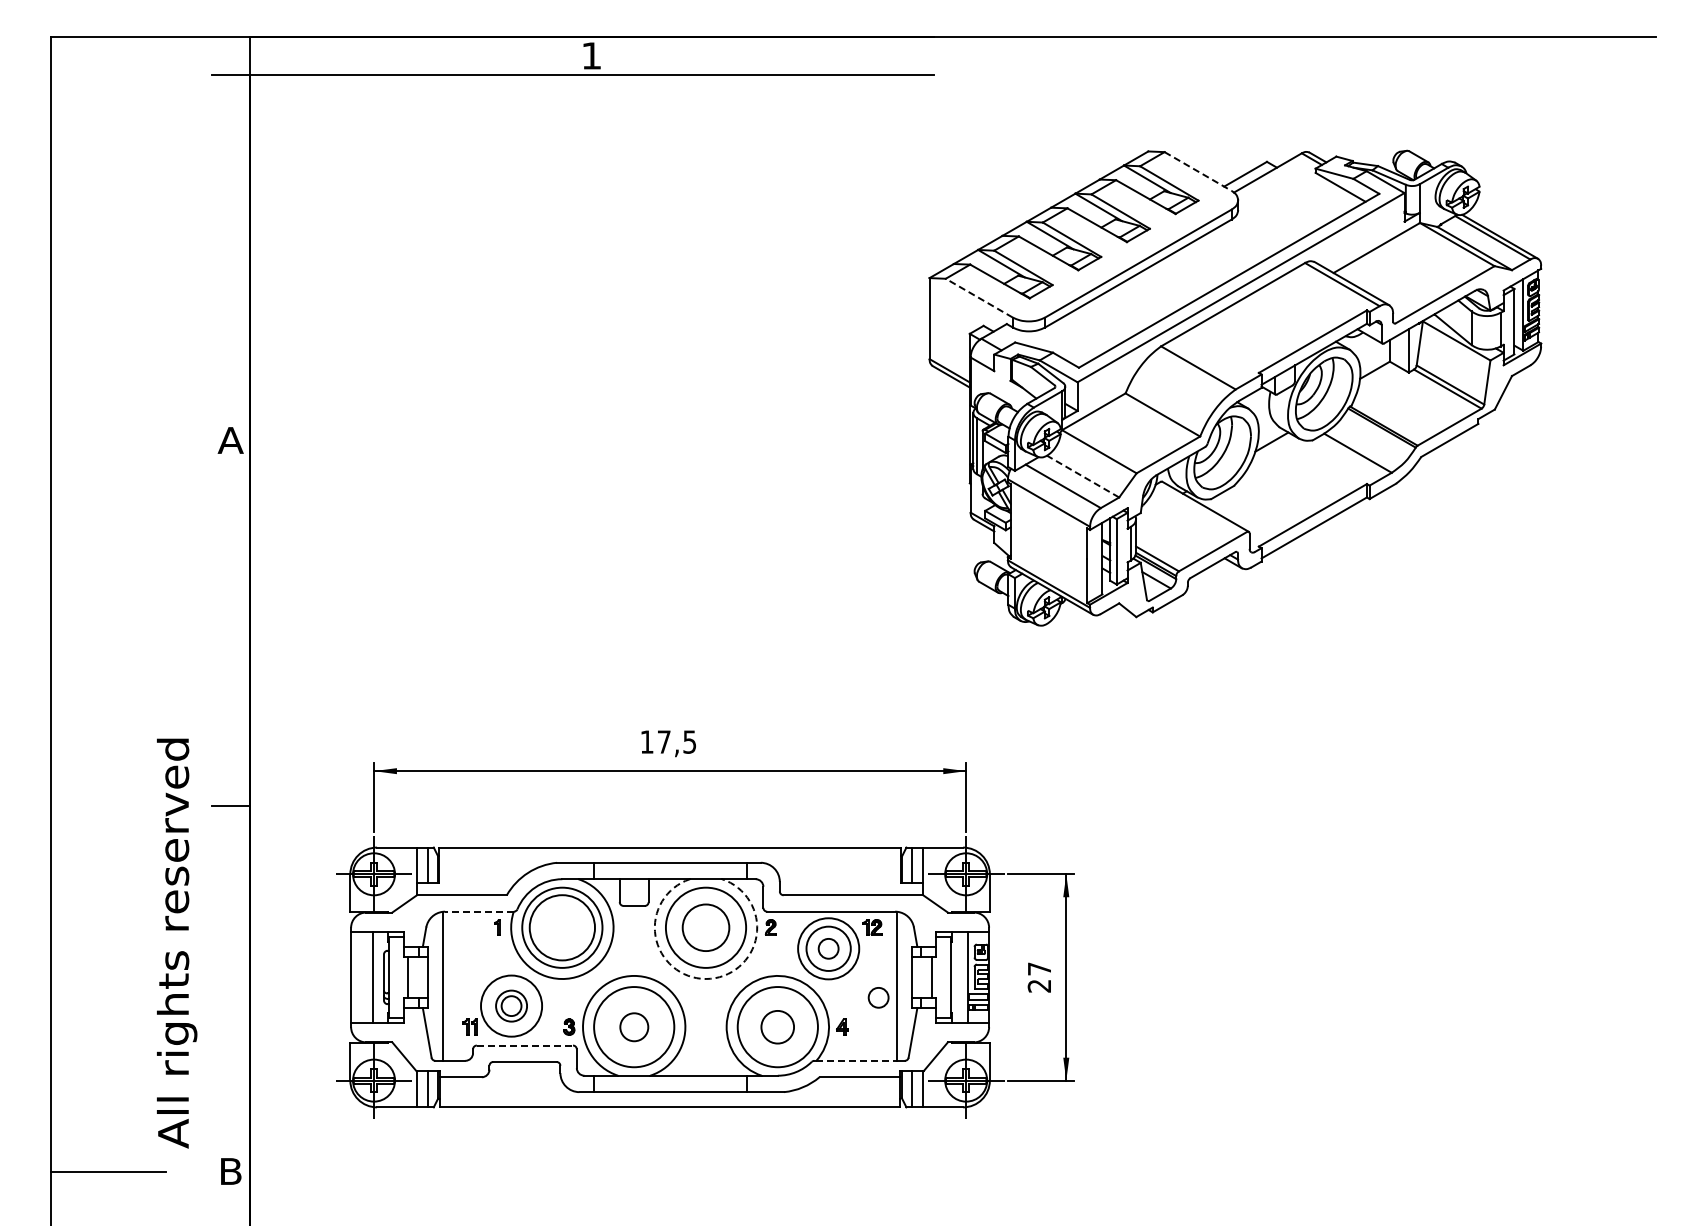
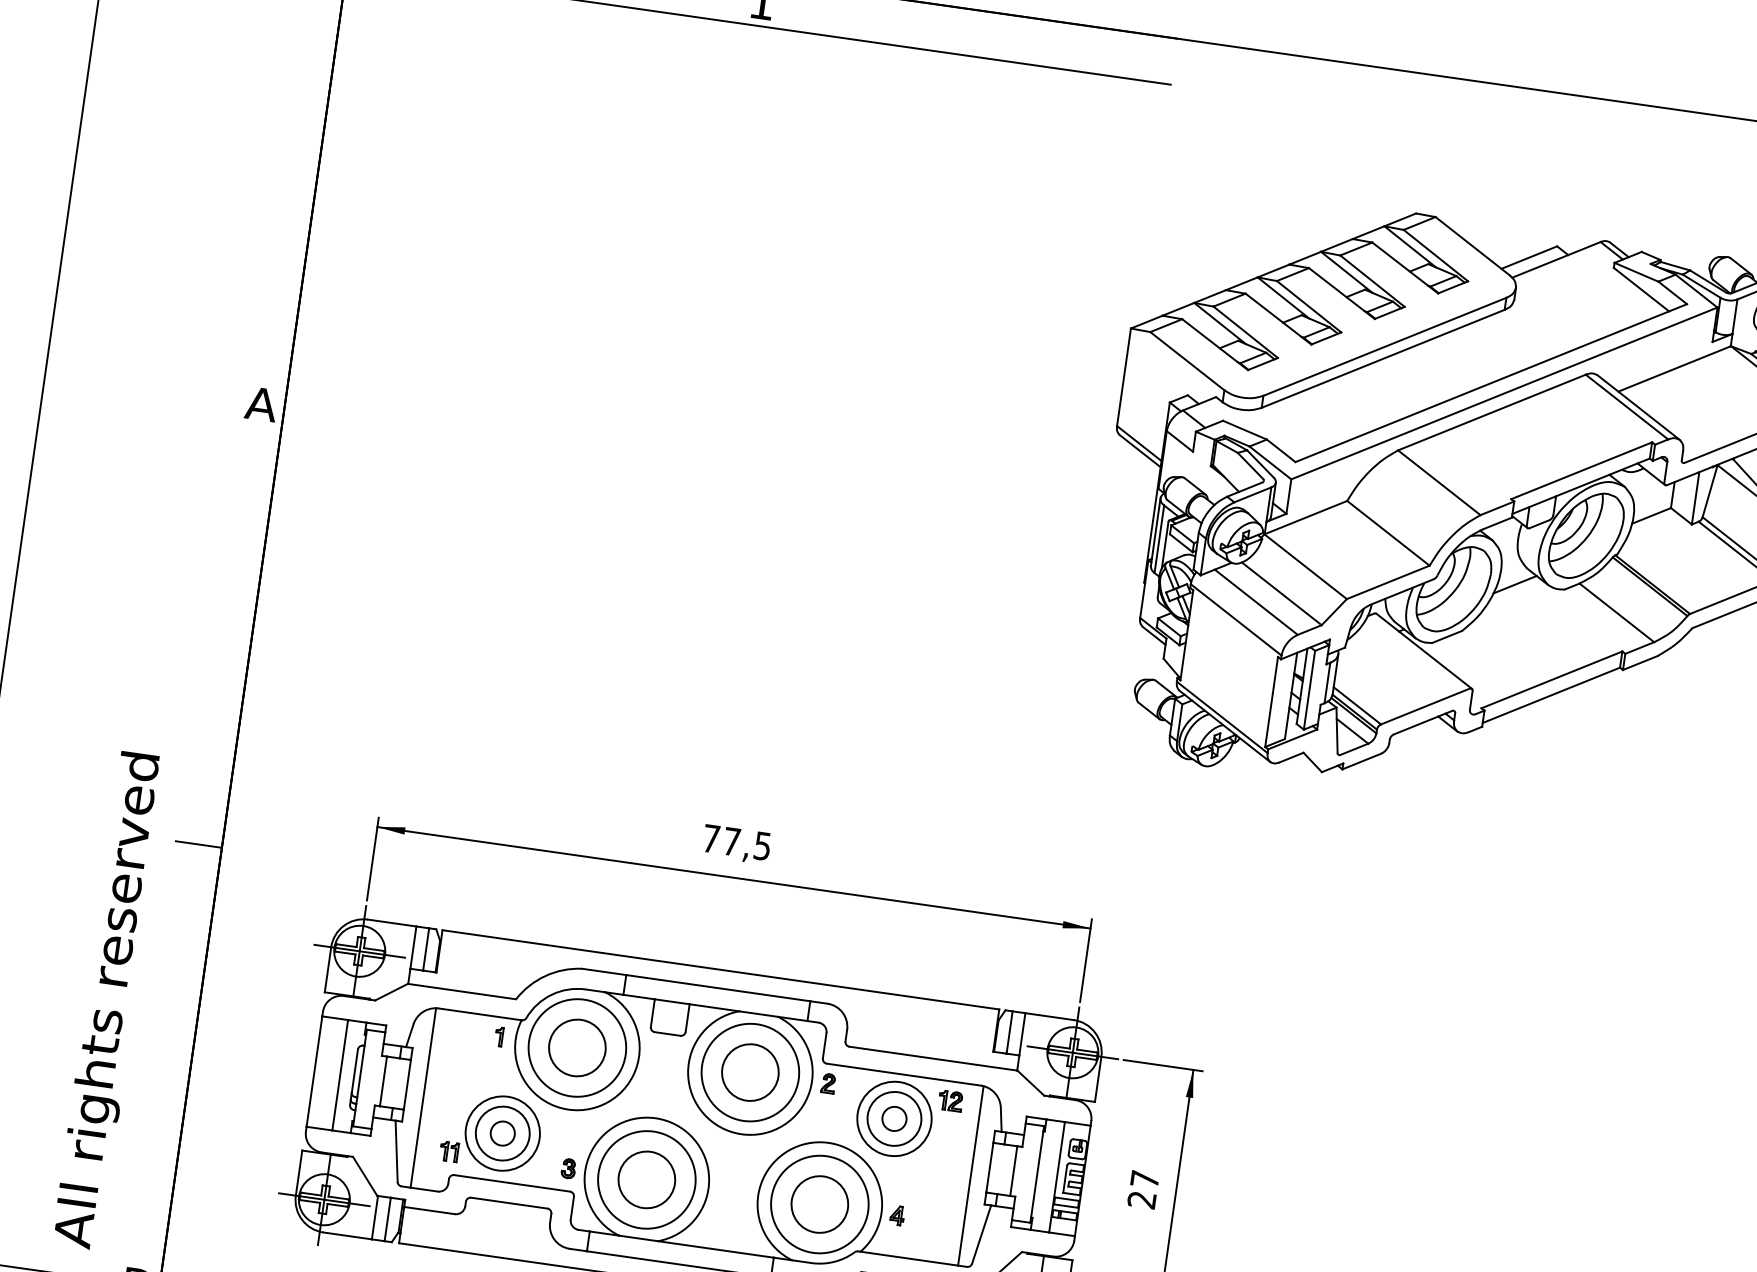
line: (1198, 171) -> (1473, 246), dashed -> solid
line: (979, 298) -> (1187, 361), dashed -> solid
line: (1083, 476) -> (1282, 593), dashed -> solid
text: (646, 741) -> (710, 838), 17,5 -> 77,5
line: (478, 911) -> (479, 1013), dashed -> solid
circle: (562, 927) -> (577, 1047), size x0.71
arc: (706, 979) -> (742, 1134), dashed -> solid
circle: (878, 997) -> (946, 1186), removed
circle: (511, 1005) -> (502, 1132), size x1.43
circle: (634, 1027) -> (647, 1180), size x1.67
circle: (777, 1027) -> (819, 1204), size x1.43
line: (525, 1045) -> (512, 1183), dashed -> solid
line: (856, 1060) -> (908, 1258), dashed -> solid

